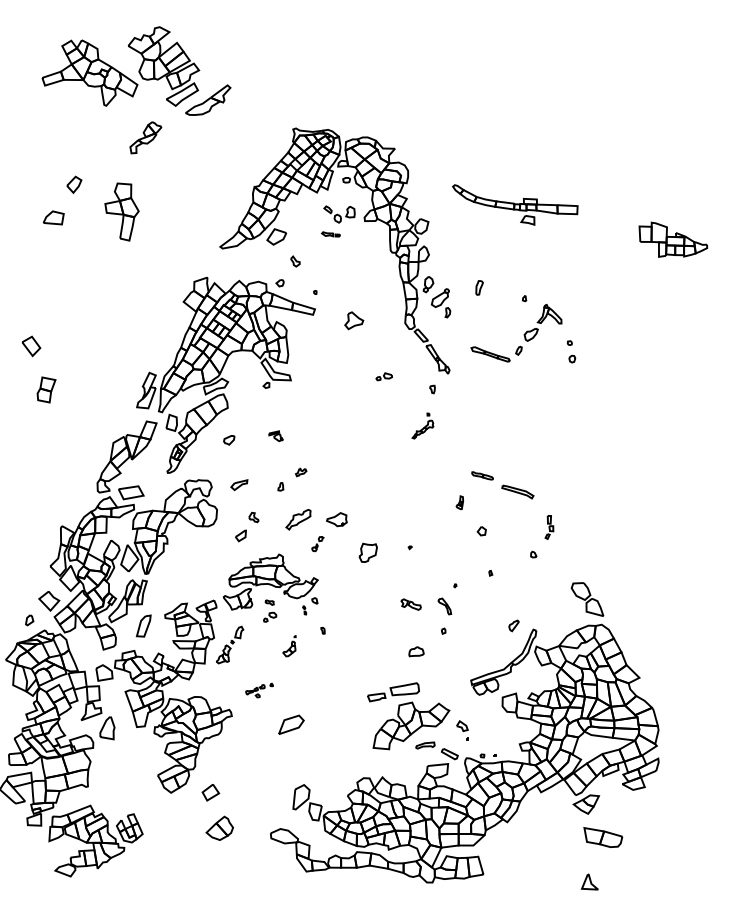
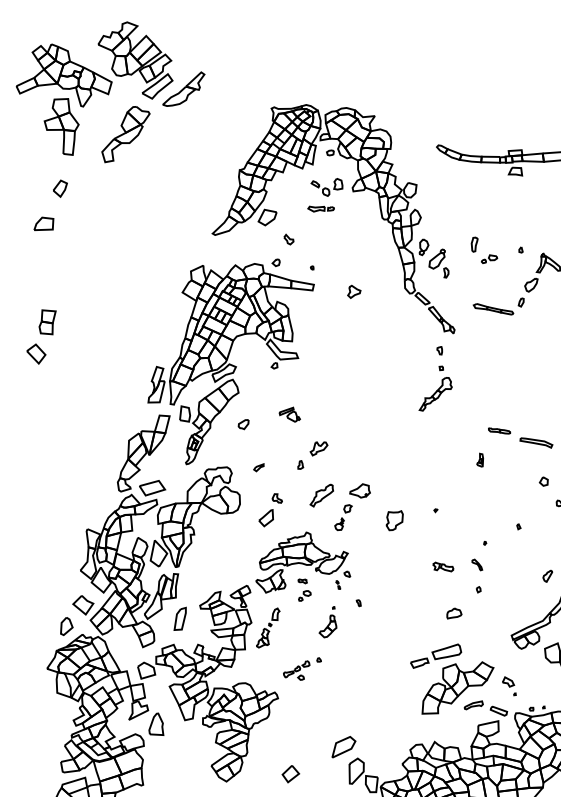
part: (145, 137) -> (125, 133), size x1.67
part: (121, 211) -> (61, 126), moved
part: (330, 234) -> (320, 208), size x1.43
part: (353, 320) -> (353, 291), size x0.71
part: (383, 376) -> (488, 258), moved
part: (46, 389) -> (47, 321), moved
part: (422, 425) -> (434, 387), size x1.67
part: (275, 436) -> (289, 415), size x1.43
part: (300, 472) -> (318, 448), size x1.67
part: (239, 484) -> (259, 467), size x0.62
part: (481, 531) -> (543, 481), moved
part: (240, 535) -> (265, 518), size x1.43
part: (317, 543) -> (343, 517), size x1.67
part: (444, 606) -> (476, 565), size x0.71
part: (29, 620) -> (66, 626), size x1.67
part: (289, 645) -> (327, 621), size x1.43
part: (259, 690) -> (302, 669), size x1.43
part: (291, 724) -> (343, 746), moved
part: (210, 792) -> (290, 773), moved

